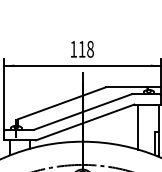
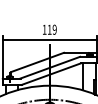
text: (90, 48) -> (54, 29), 118 -> 119

